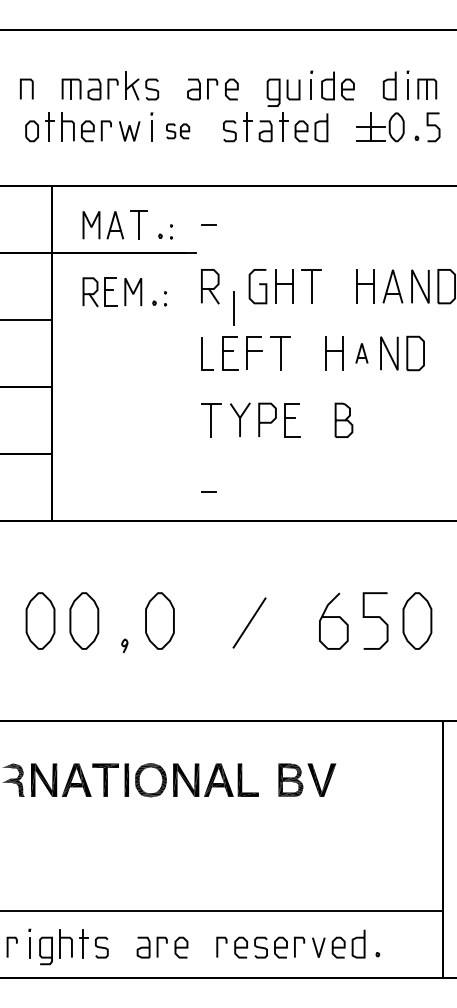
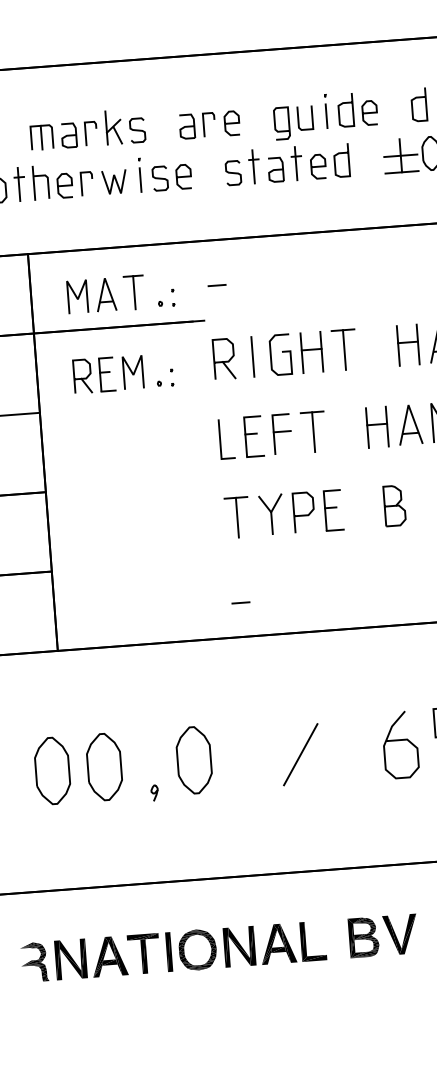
part: (177, 131) -> (171, 177), size x1.43
line: (233, 308) -> (252, 356), moved
part: (361, 353) -> (409, 424), size x1.67

